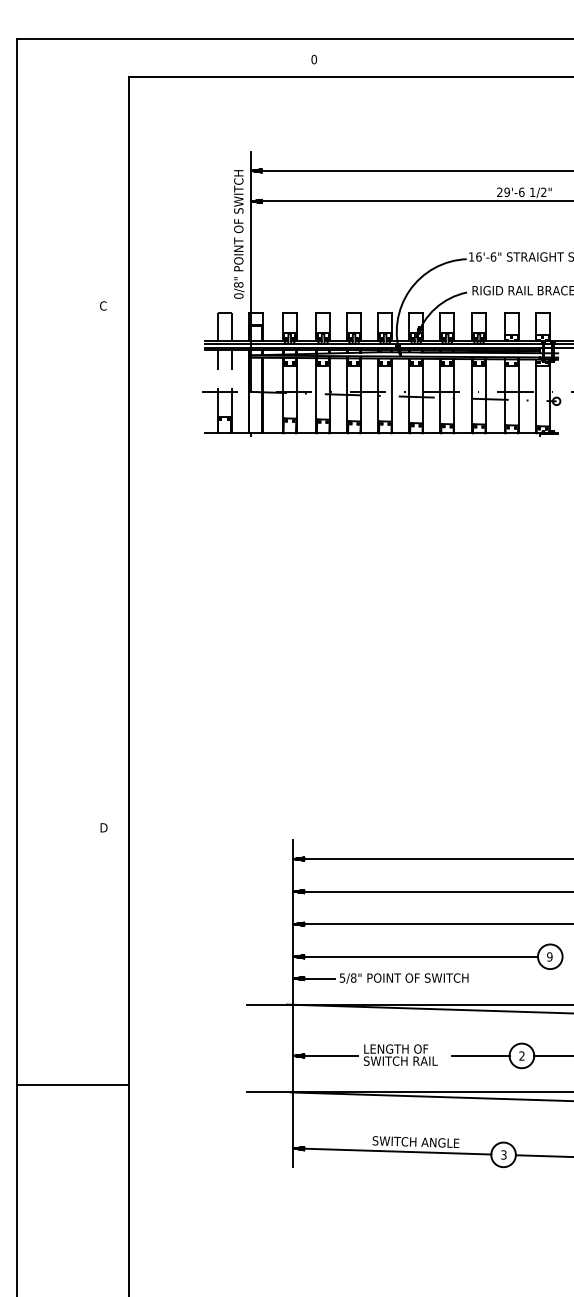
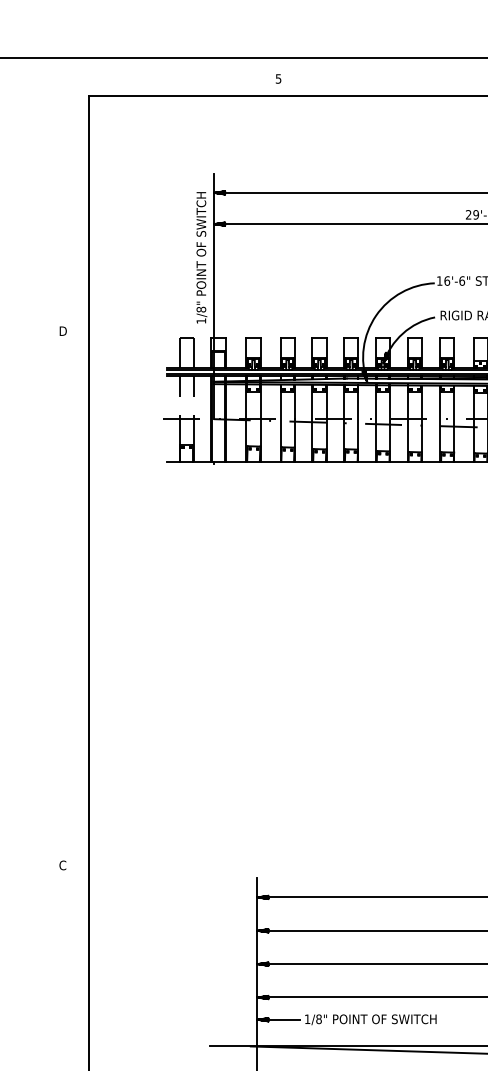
text: (314, 59) -> (278, 78), 0 -> 5
text: (238, 295) -> (201, 320), 0/8" -> 1/8"
text: (103, 305) -> (62, 330), C -> D
text: (103, 827) -> (62, 865), D -> C
text: (342, 977) -> (307, 1018), 5/8" -> 1/8"

